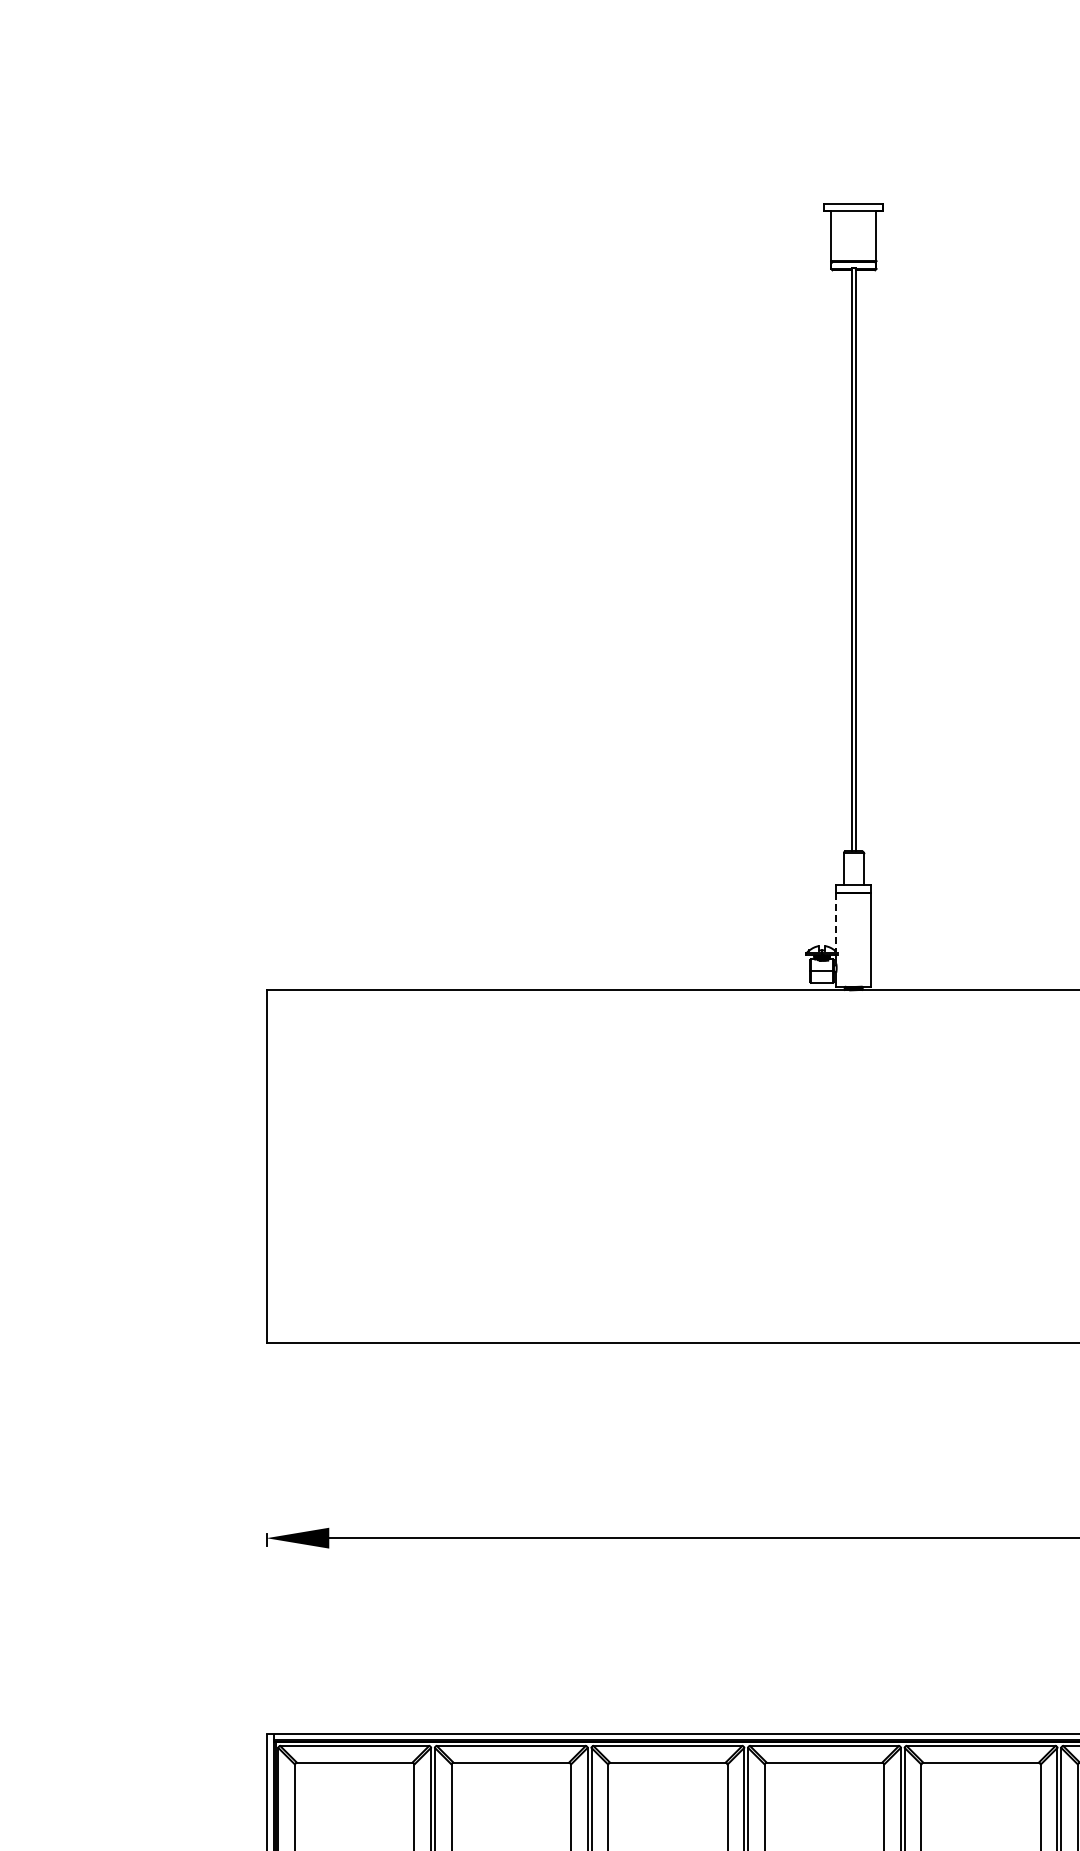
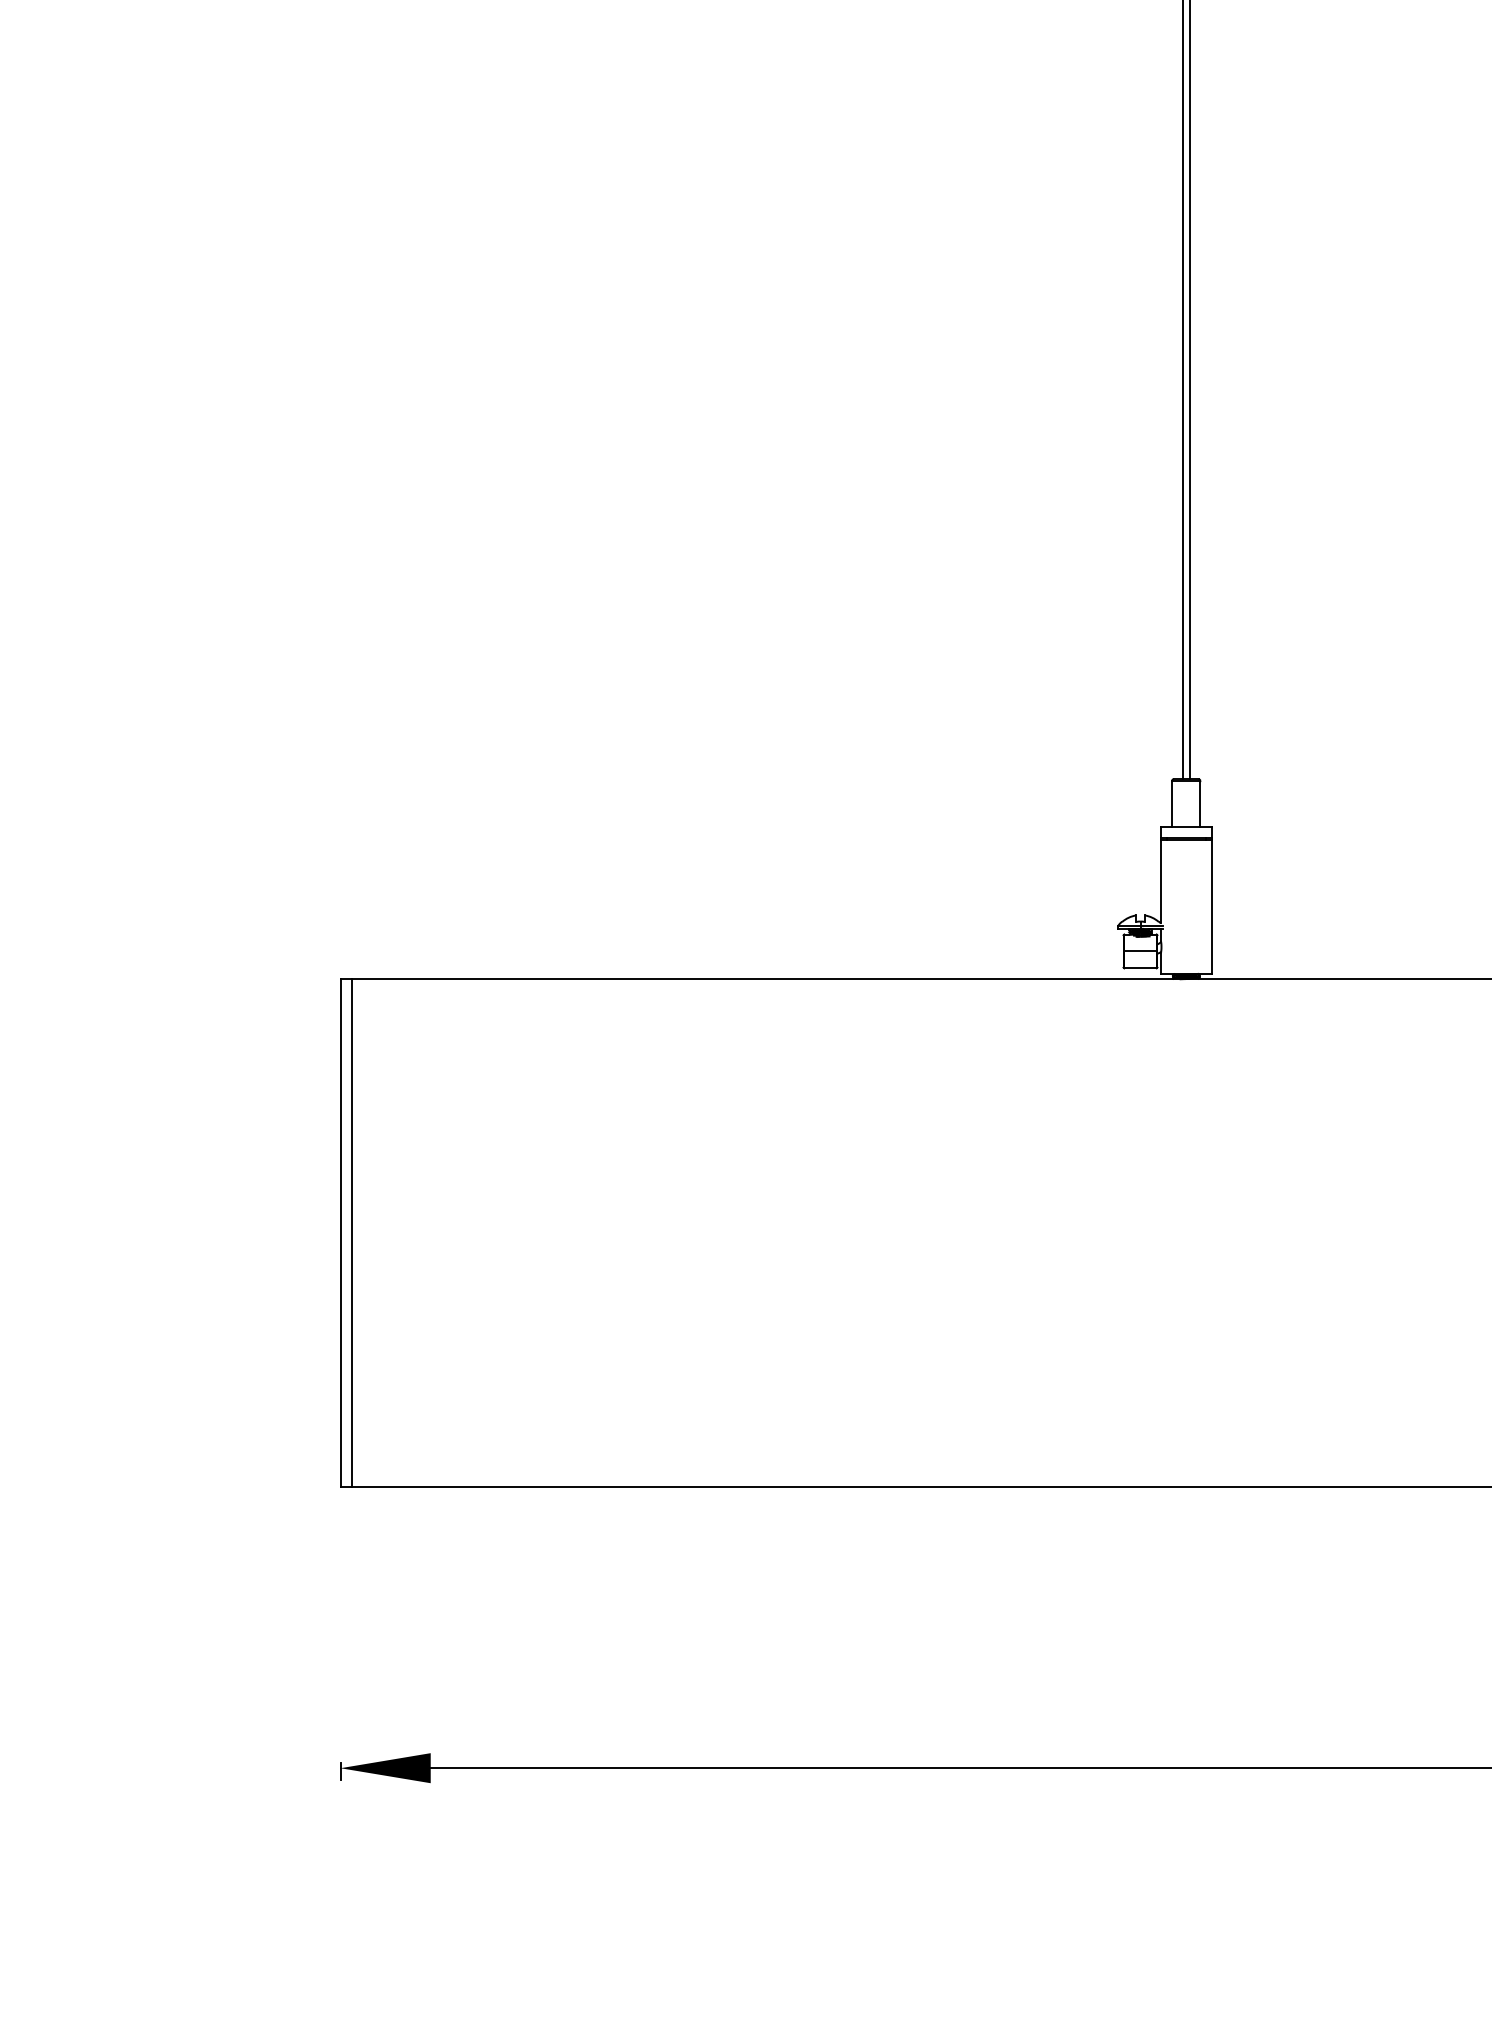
line: (836, 922) -> (1161, 881), dashed -> solid
line: (274, 1166) -> (351, 1232), added

